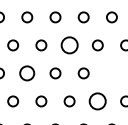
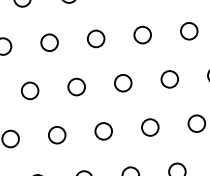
circle: (69, 45) -> (95, 39), size x0.62
circle: (27, 73) -> (30, 90), size x0.71
circle: (111, 73) -> (169, 79), added
circle: (97, 101) -> (149, 127), size x0.62

